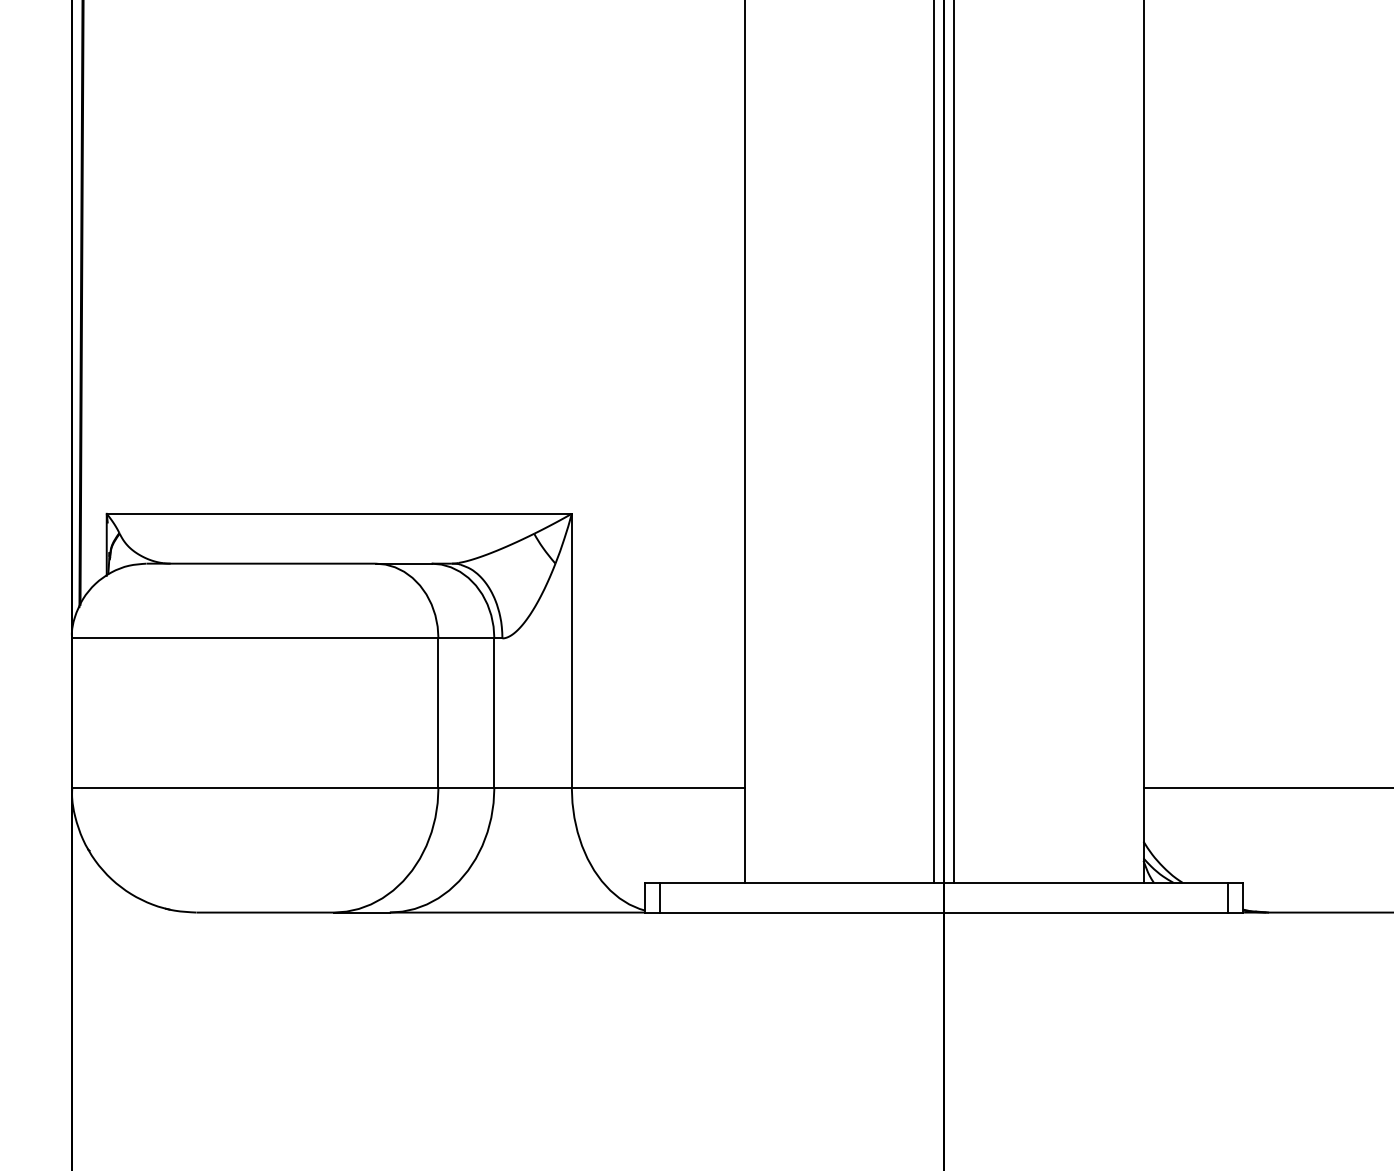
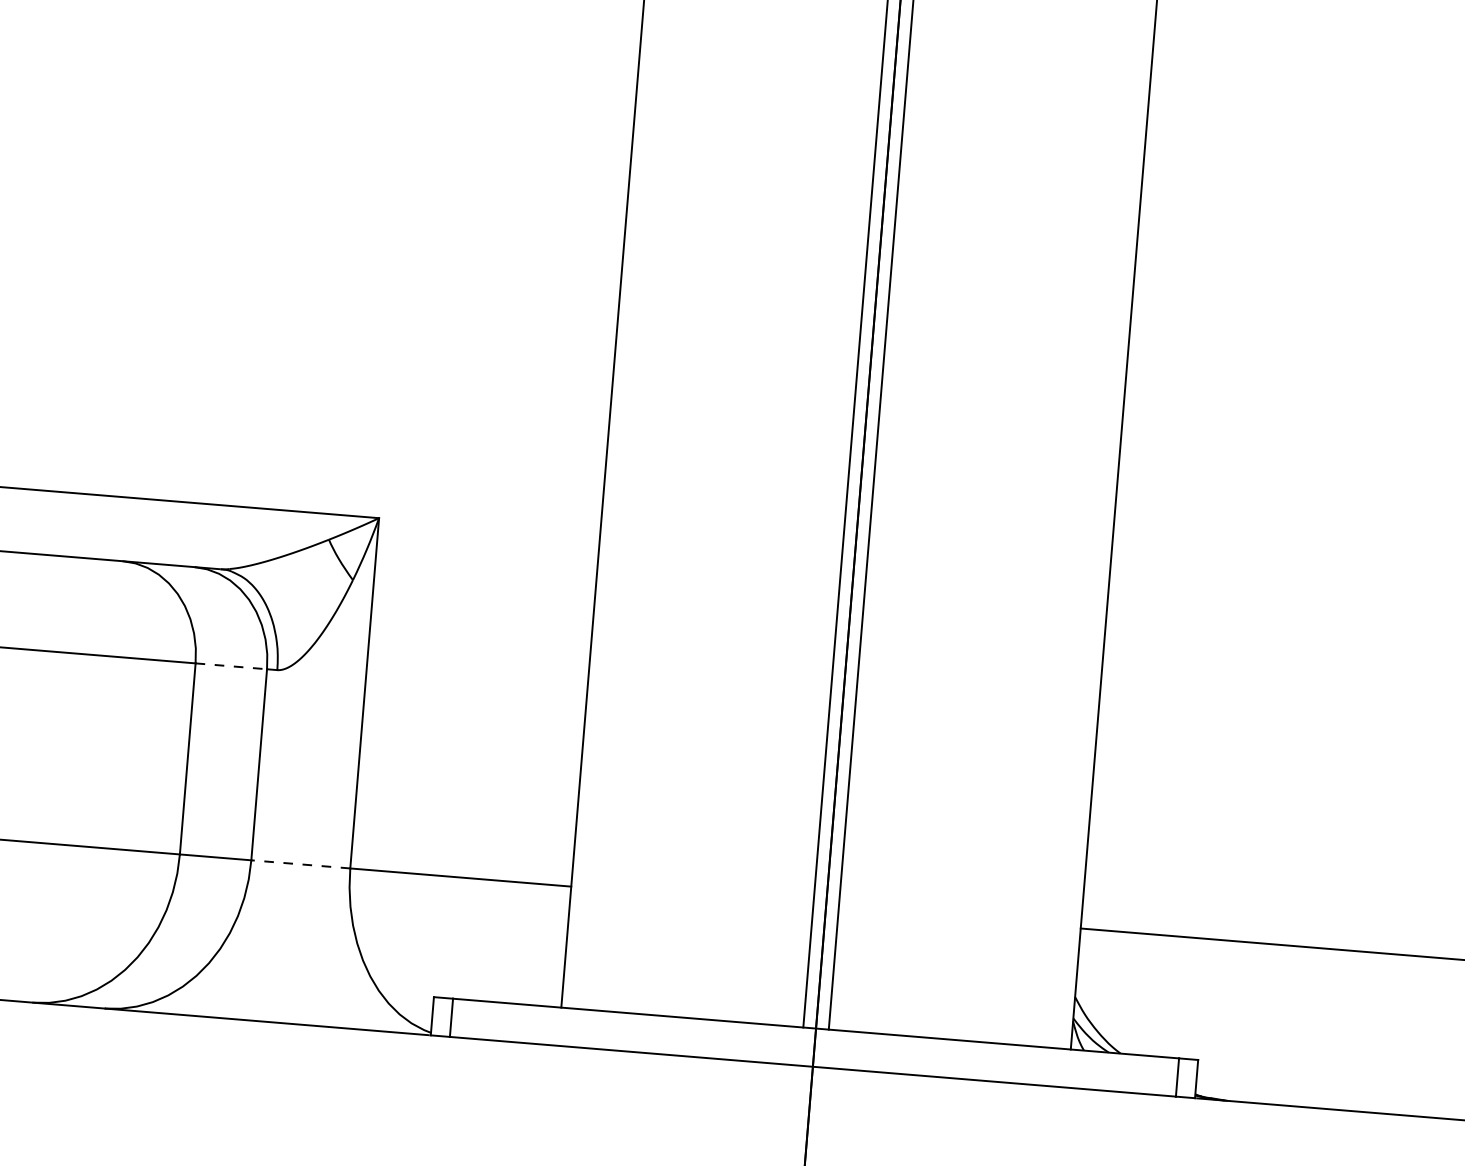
line: (466, 638) -> (231, 666), solid -> dashed
line: (533, 787) -> (301, 863), solid -> dashed

